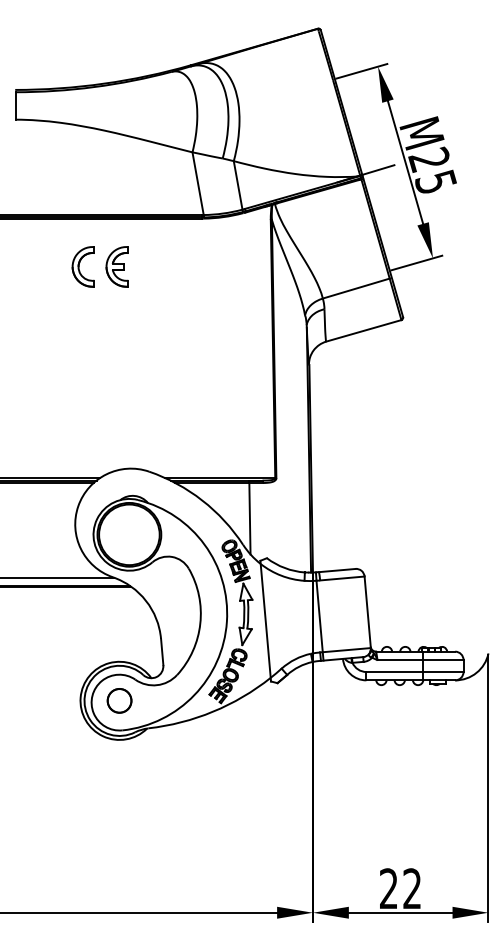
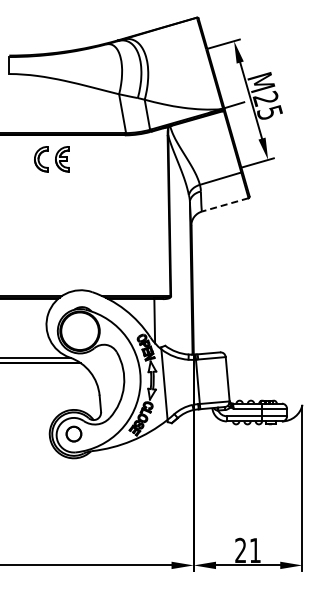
part: (99, 267) -> (51, 159), moved
line: (362, 331) -> (224, 205), solid -> dashed
text: (410, 887) -> (254, 549), 22 -> 21

